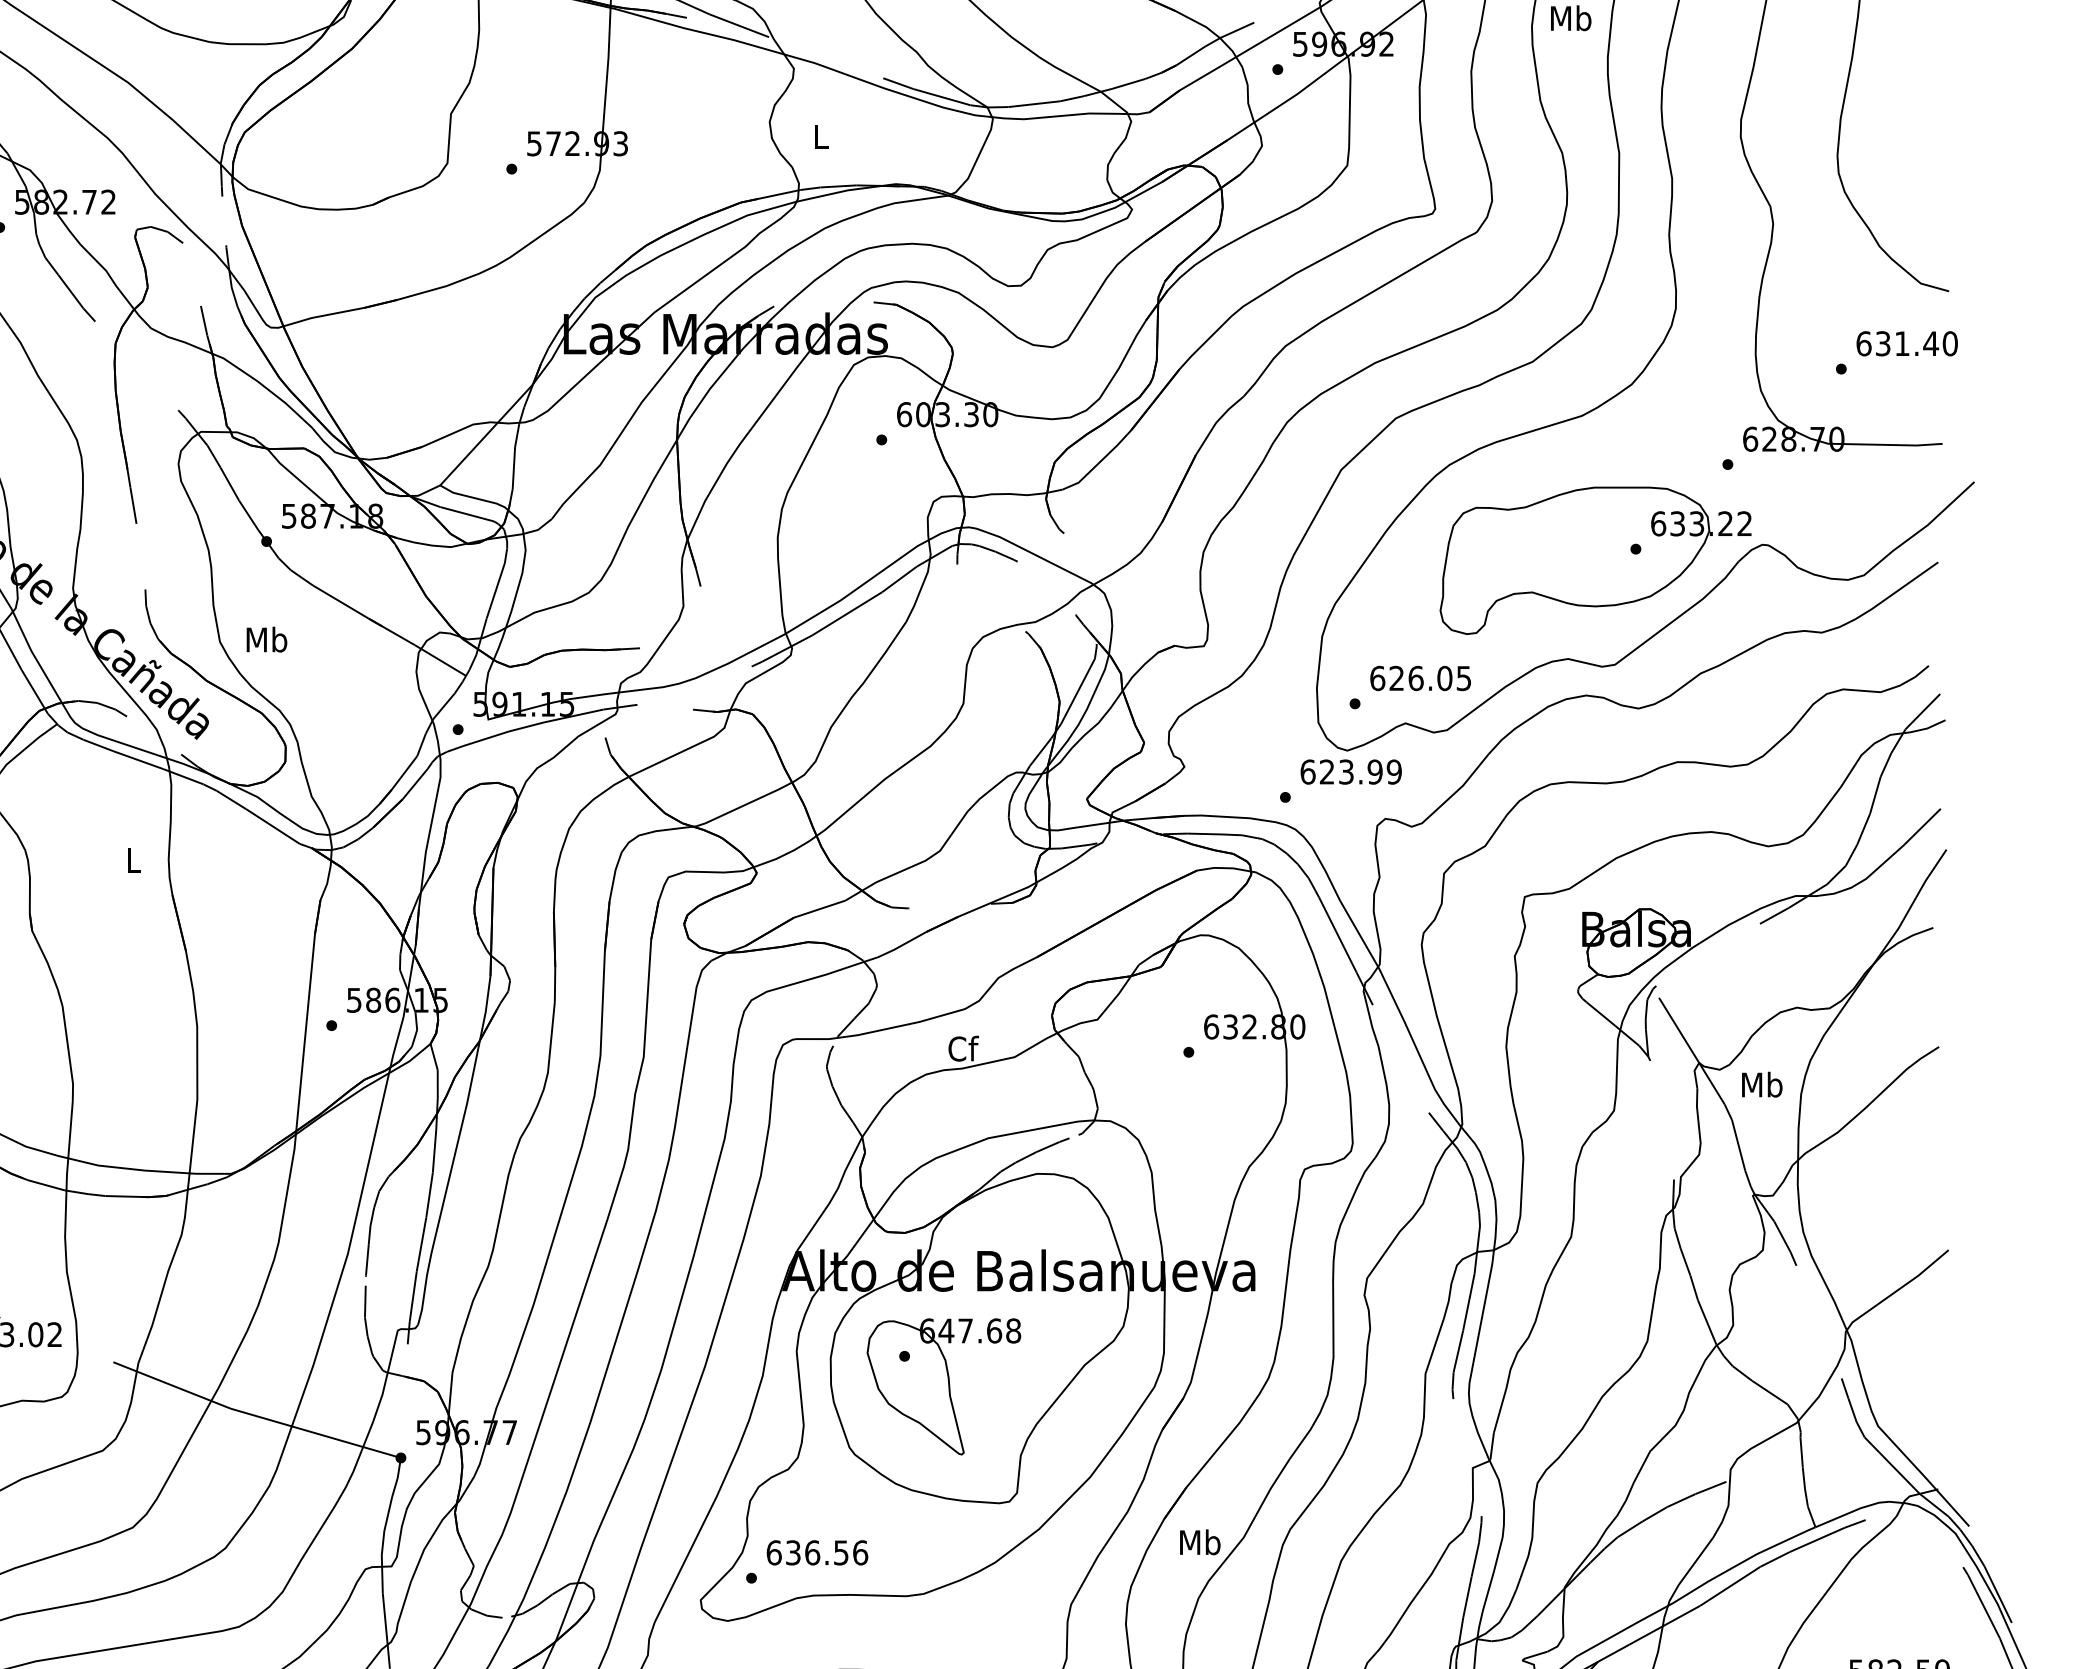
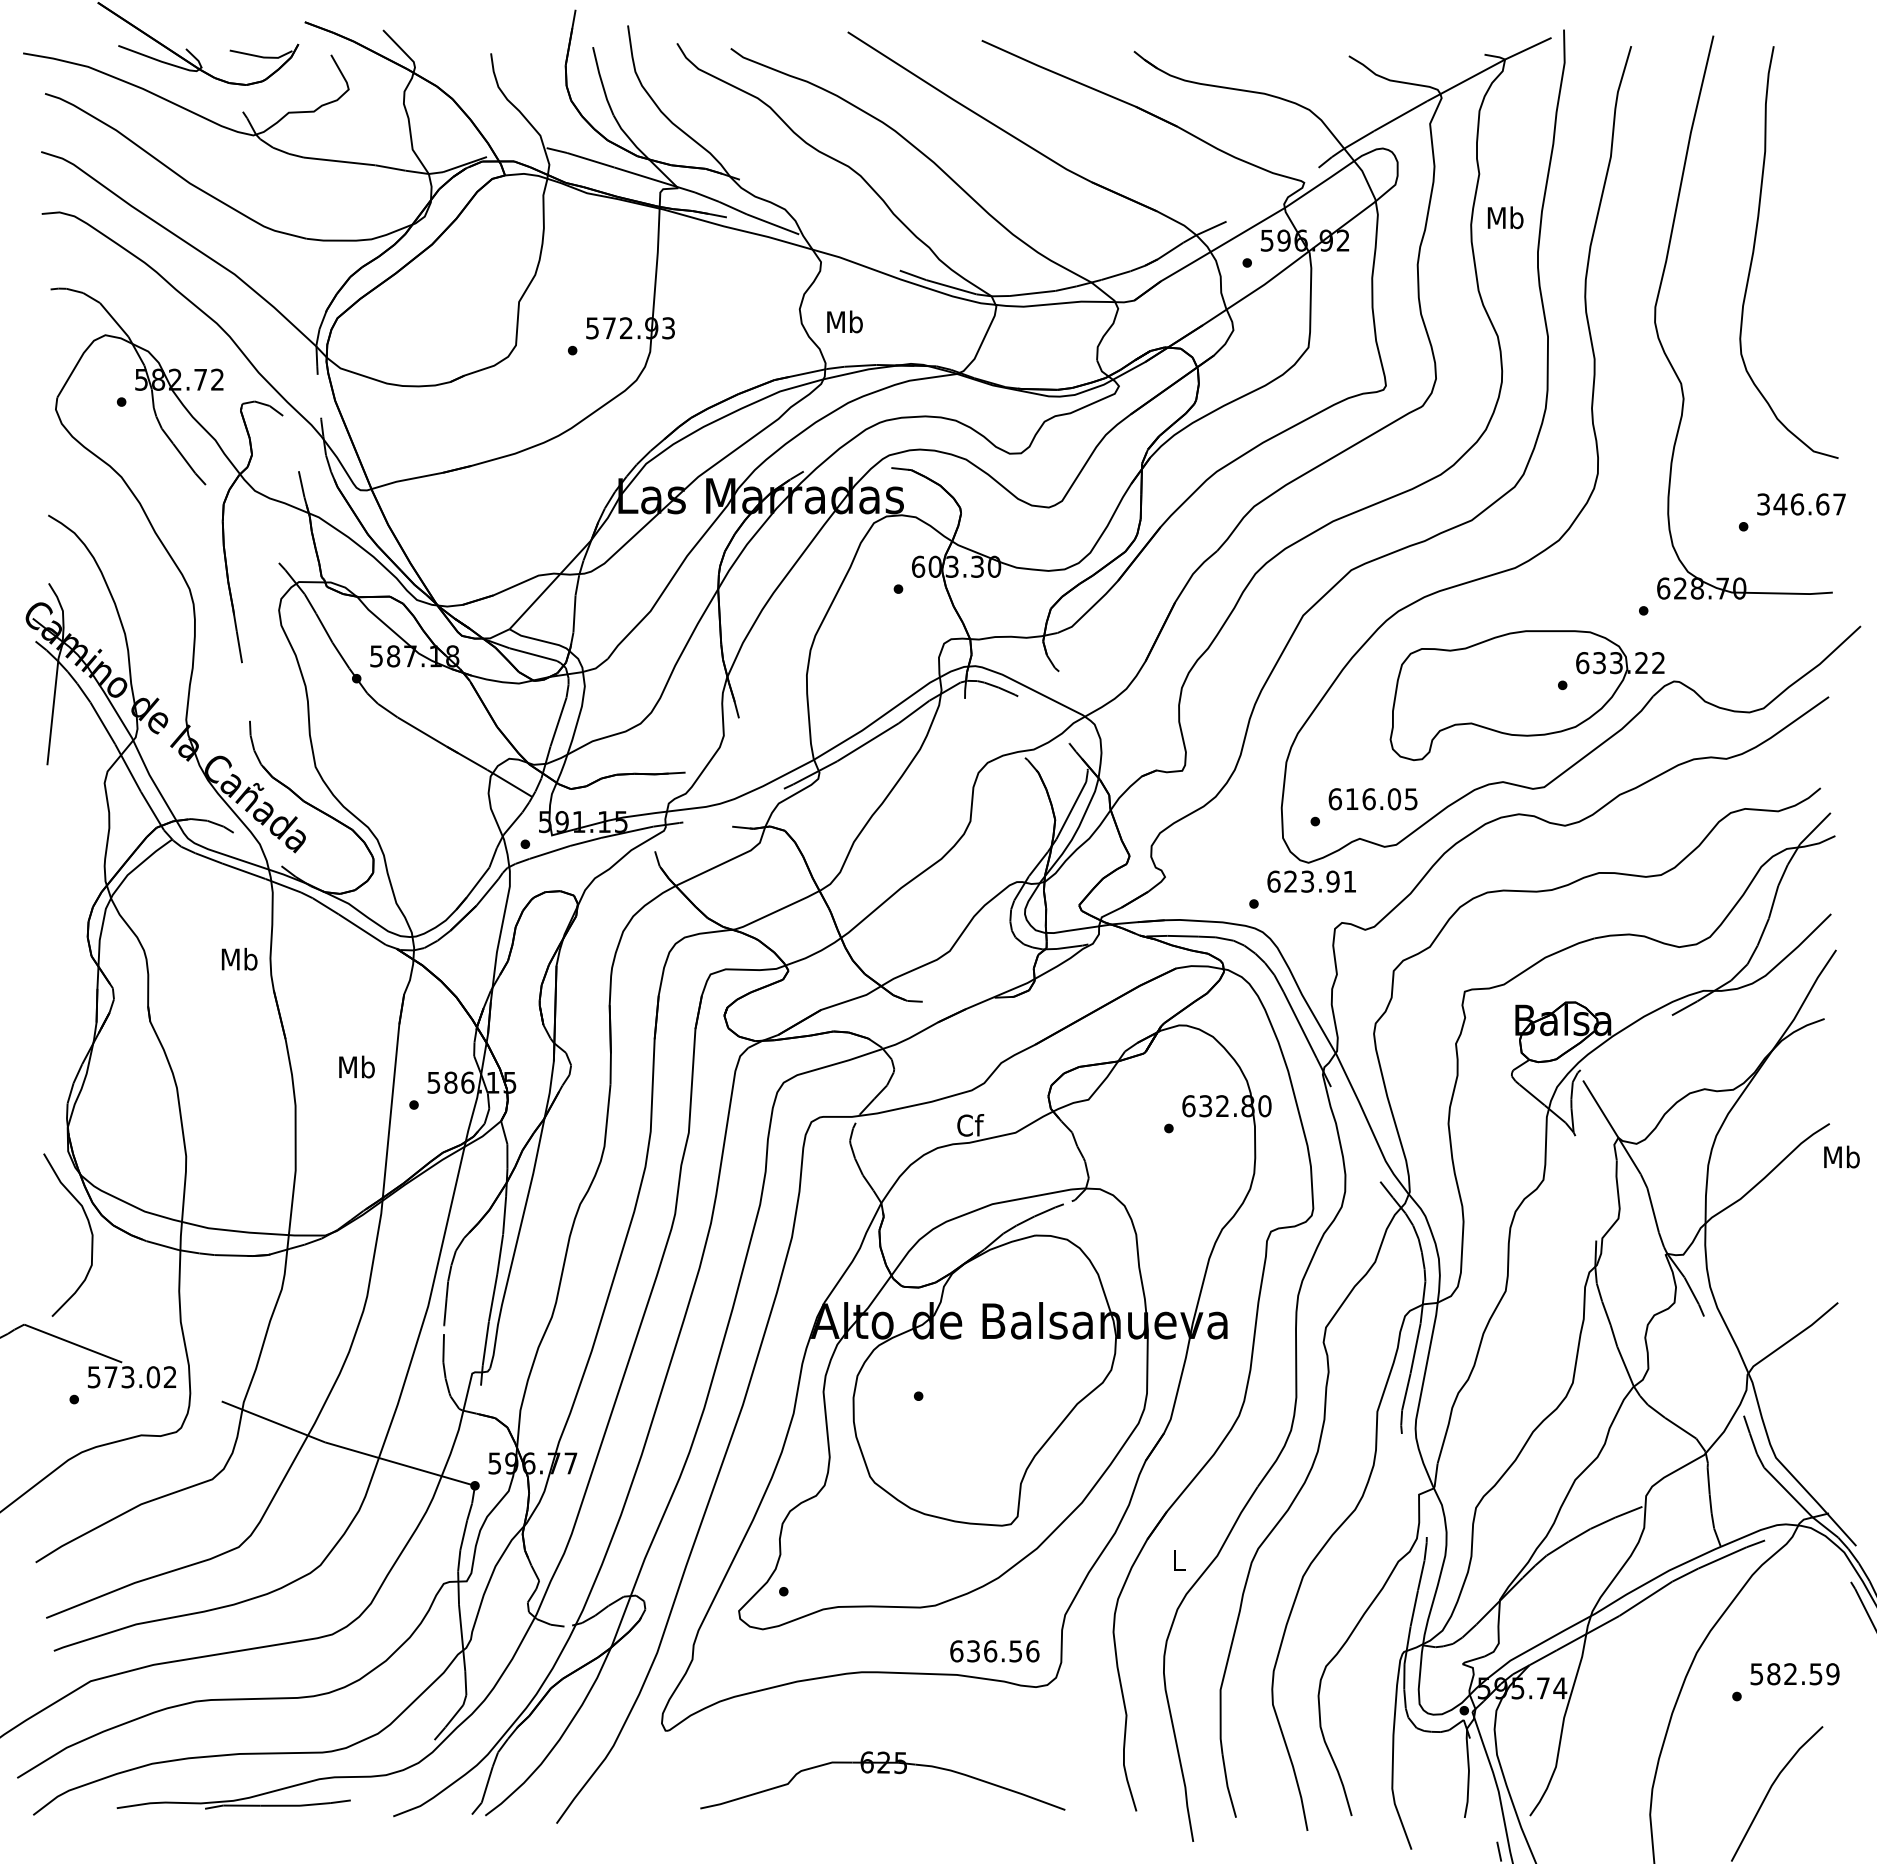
text: (820, 136) -> (844, 321), L -> Mb
text: (1907, 343) -> (1801, 504), 631.40 -> 346.67
text: (266, 639) -> (356, 1066), moved
text: (1396, 677) -> (1351, 798), 626.05 -> 616.05
text: (1393, 771) -> (1349, 881), 623.99 -> 623.91
text: (133, 859) -> (239, 958), L -> Mb
text: (1761, 1084) -> (1841, 1156), moved
part: (944, 1386) -> (953, 1422), removed
text: (1199, 1541) -> (1178, 1559), Mb -> L
text: (817, 1553) -> (994, 1651), moved

